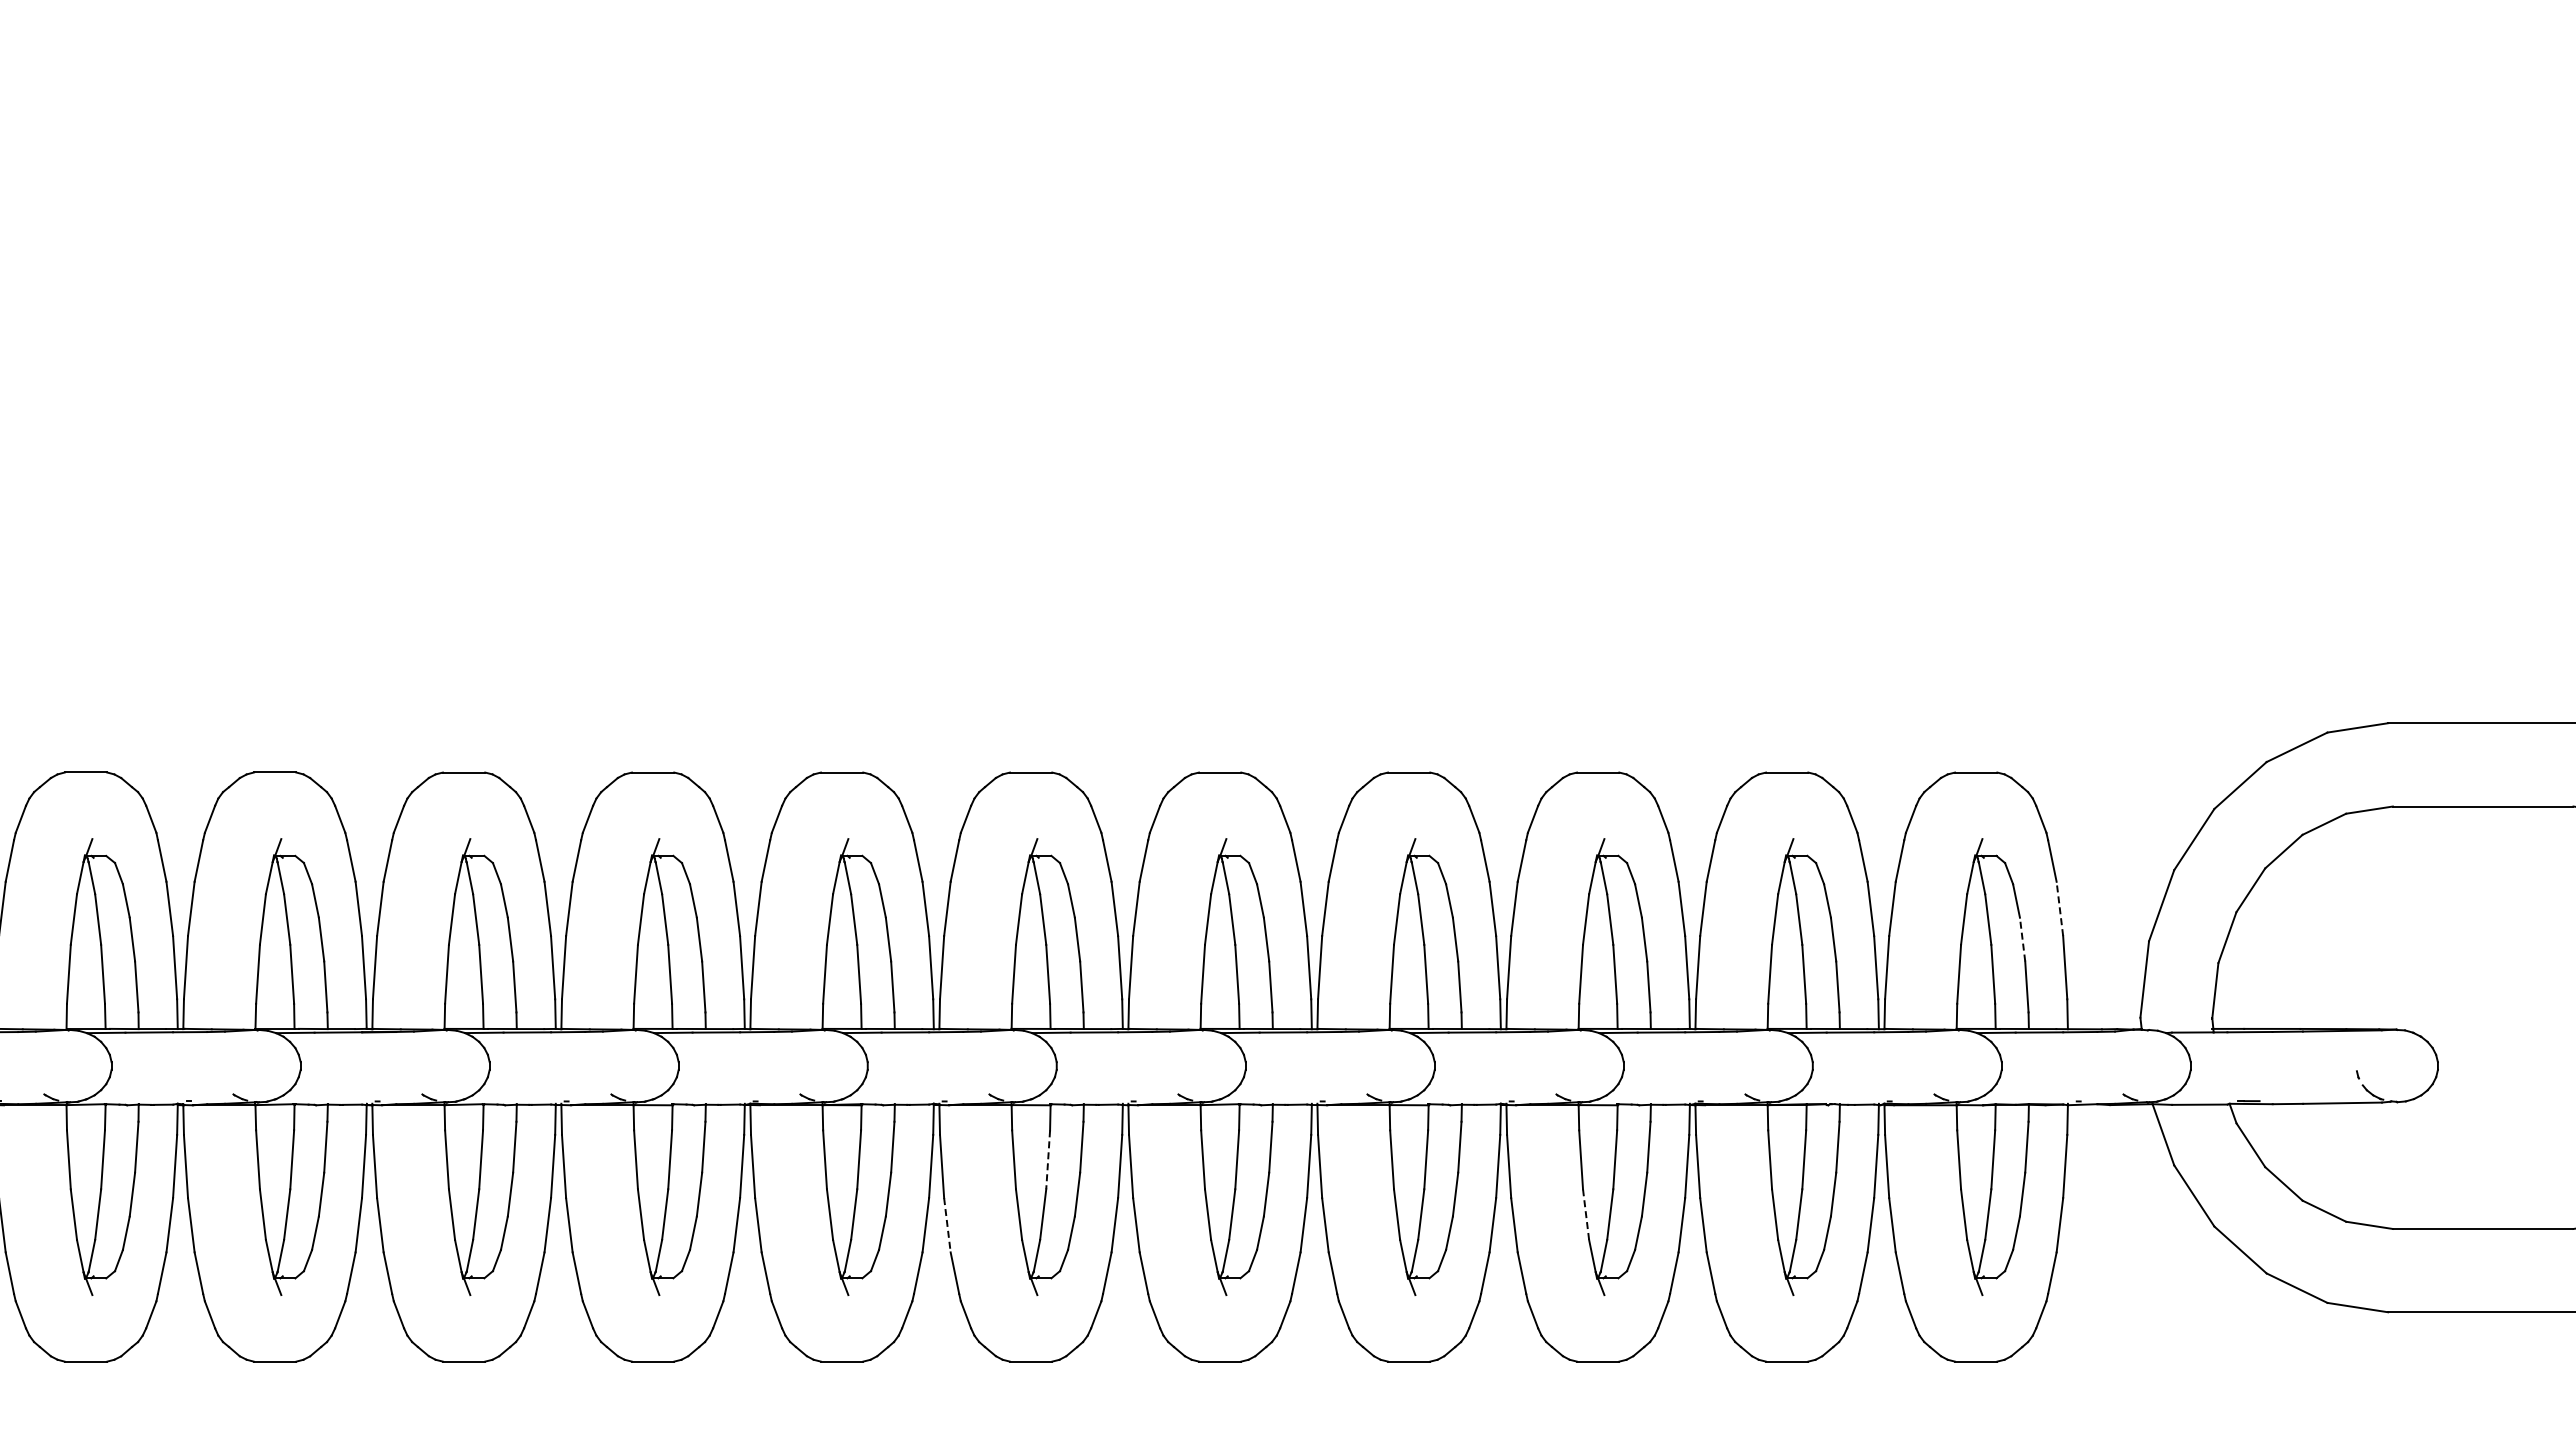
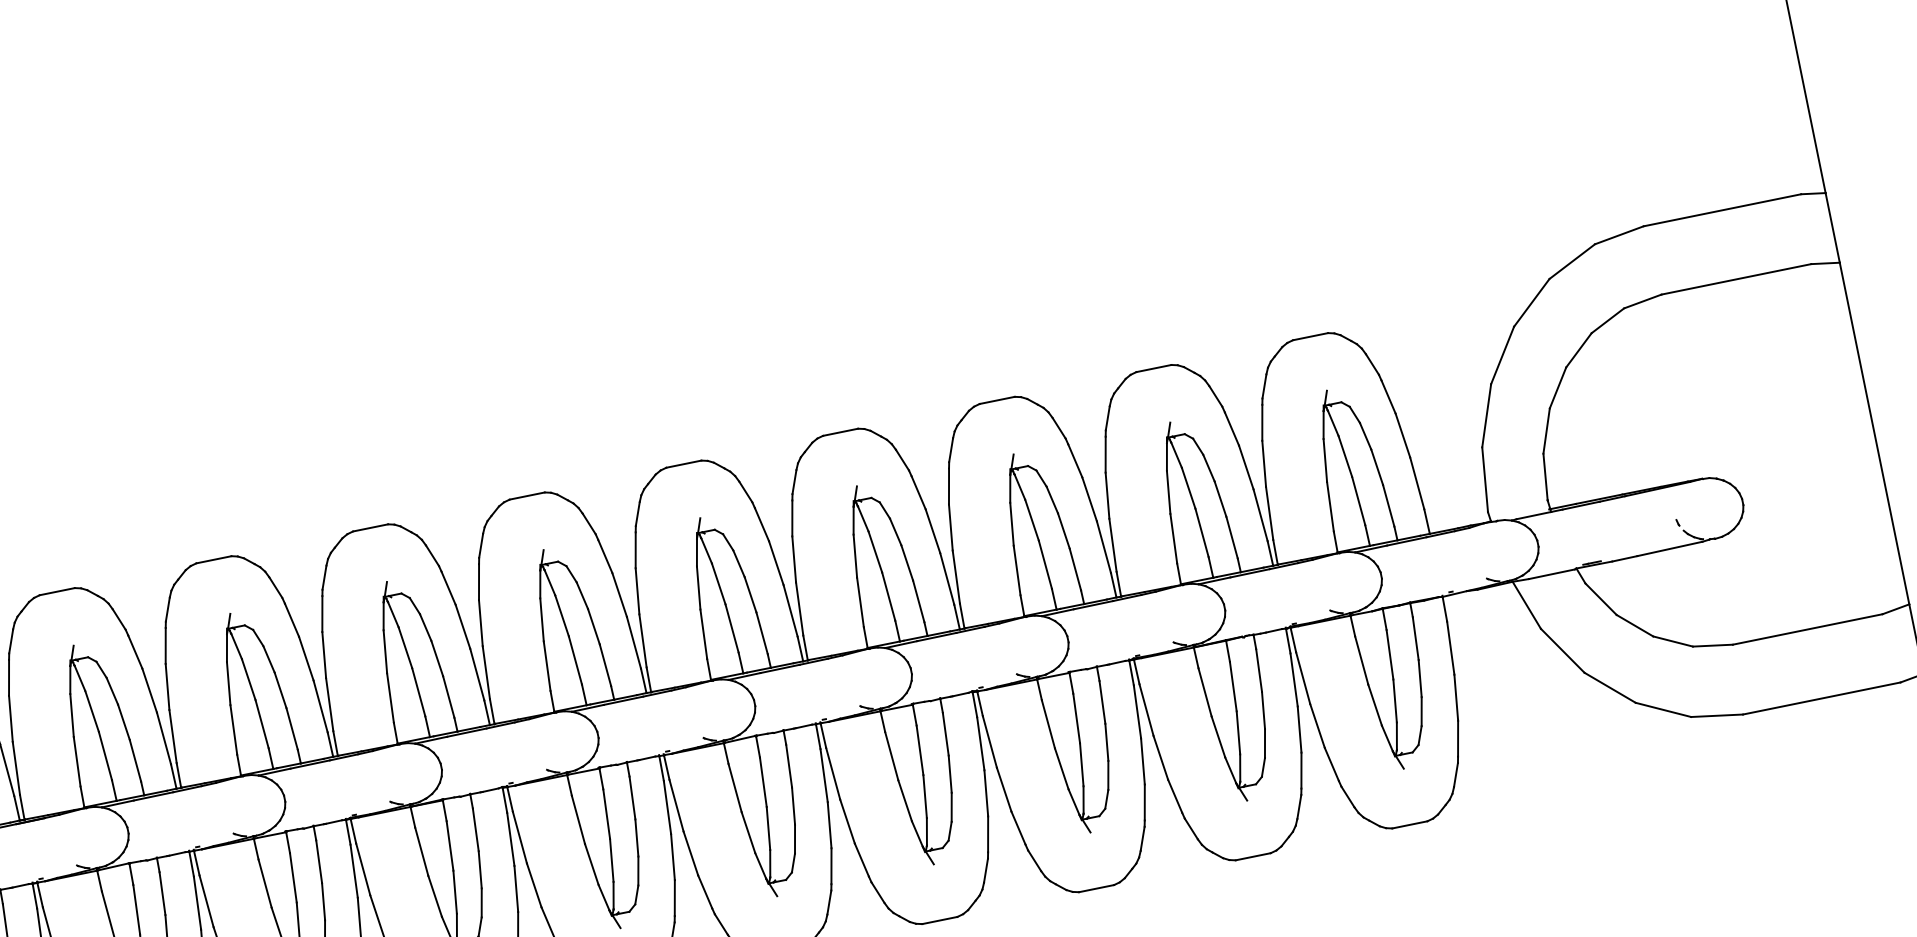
line: (2059, 908) -> (1402, 435), dashed -> solid
line: (2022, 939) -> (1377, 467), dashed -> solid
line: (1048, 1159) -> (606, 813), dashed -> solid
line: (1586, 1214) -> (1062, 768), dashed -> solid
line: (947, 1225) -> (534, 885), dashed -> solid

